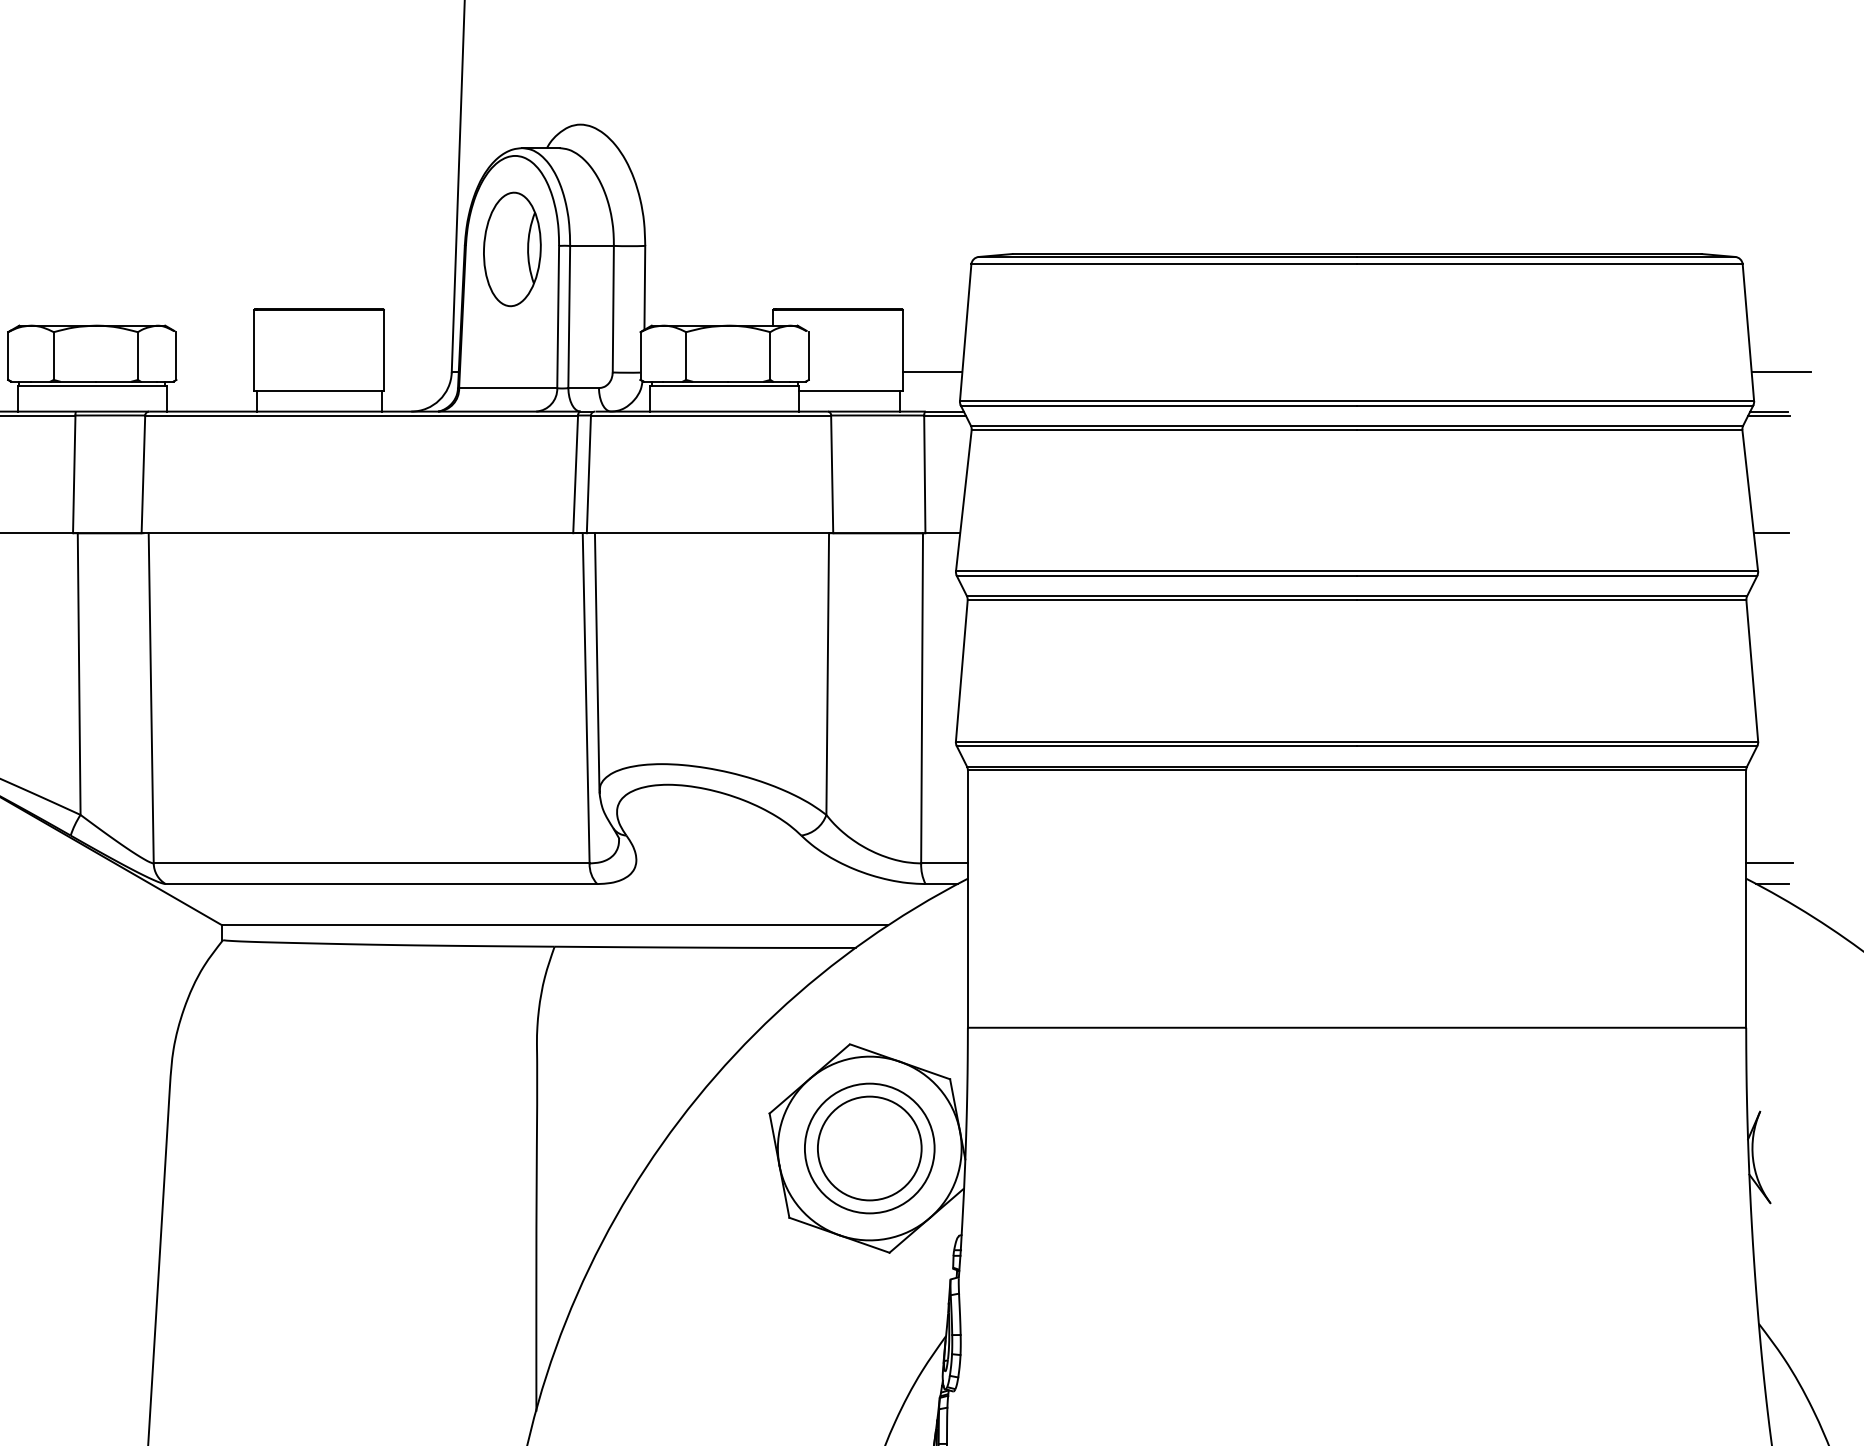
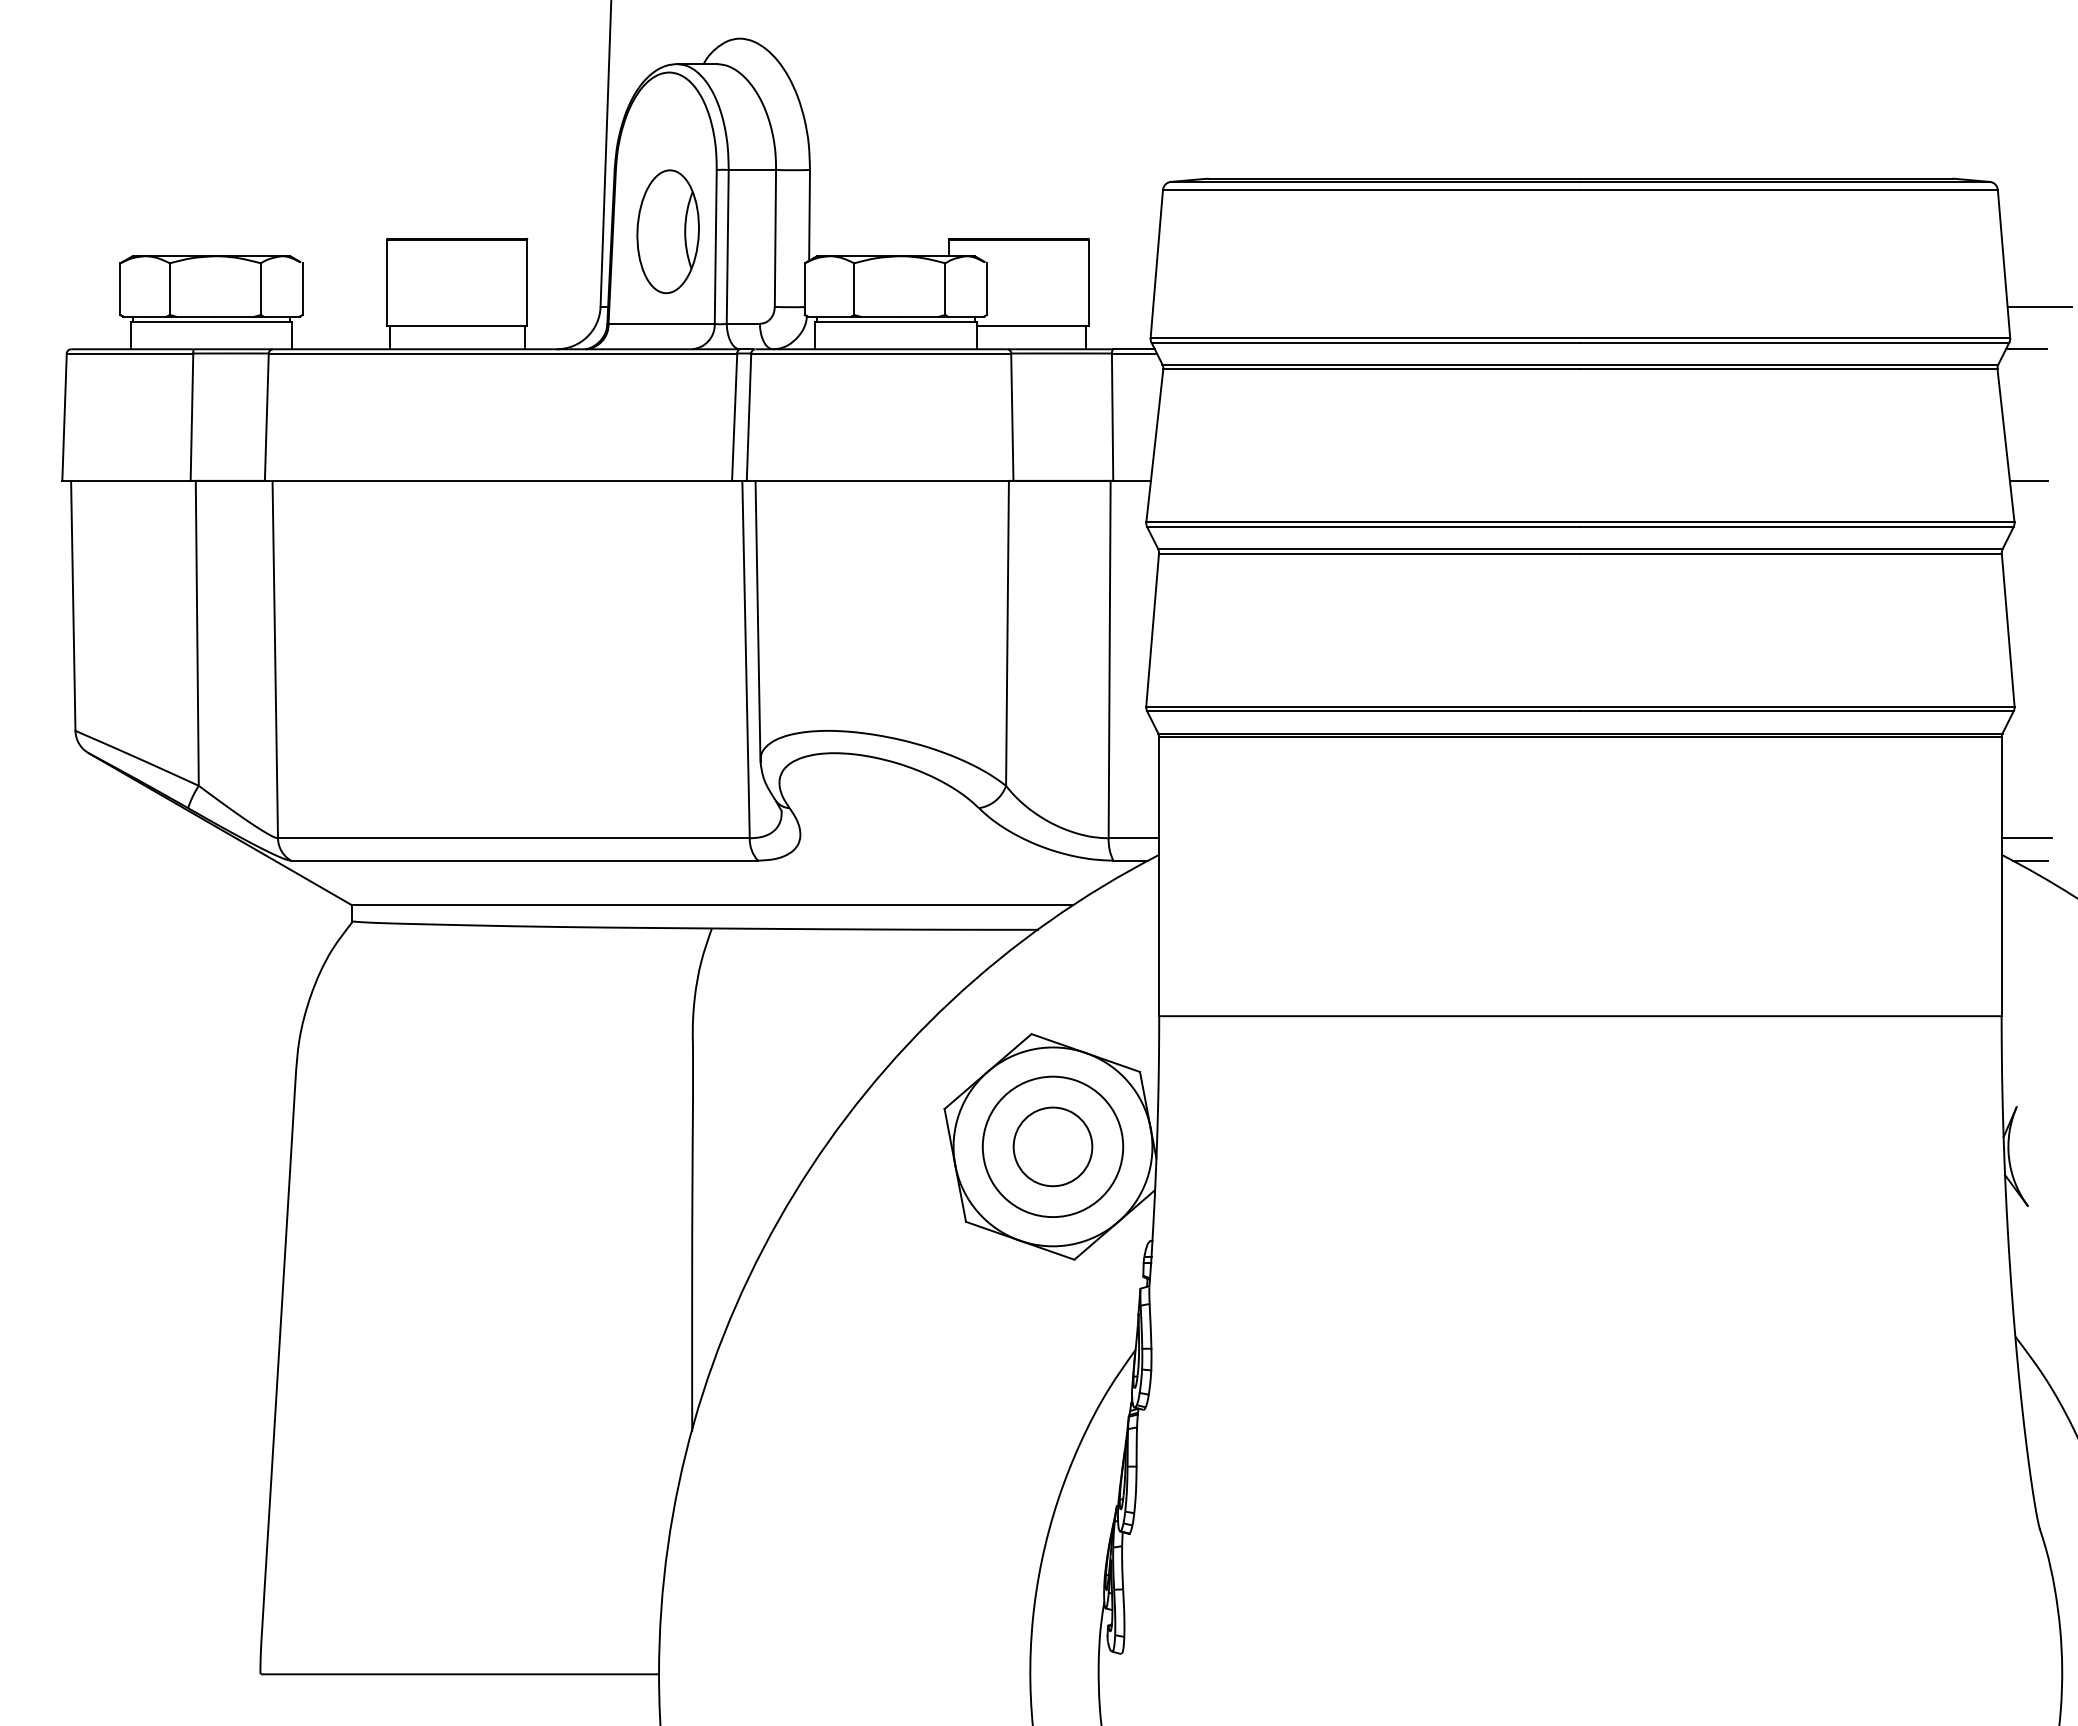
part: (511, 249) -> (667, 231), moved
line: (933, 372) -> (1121, 306), removed
line: (1768, 415) -> (2025, 353), removed
circle: (869, 1148) -> (1052, 1146), size x0.7

